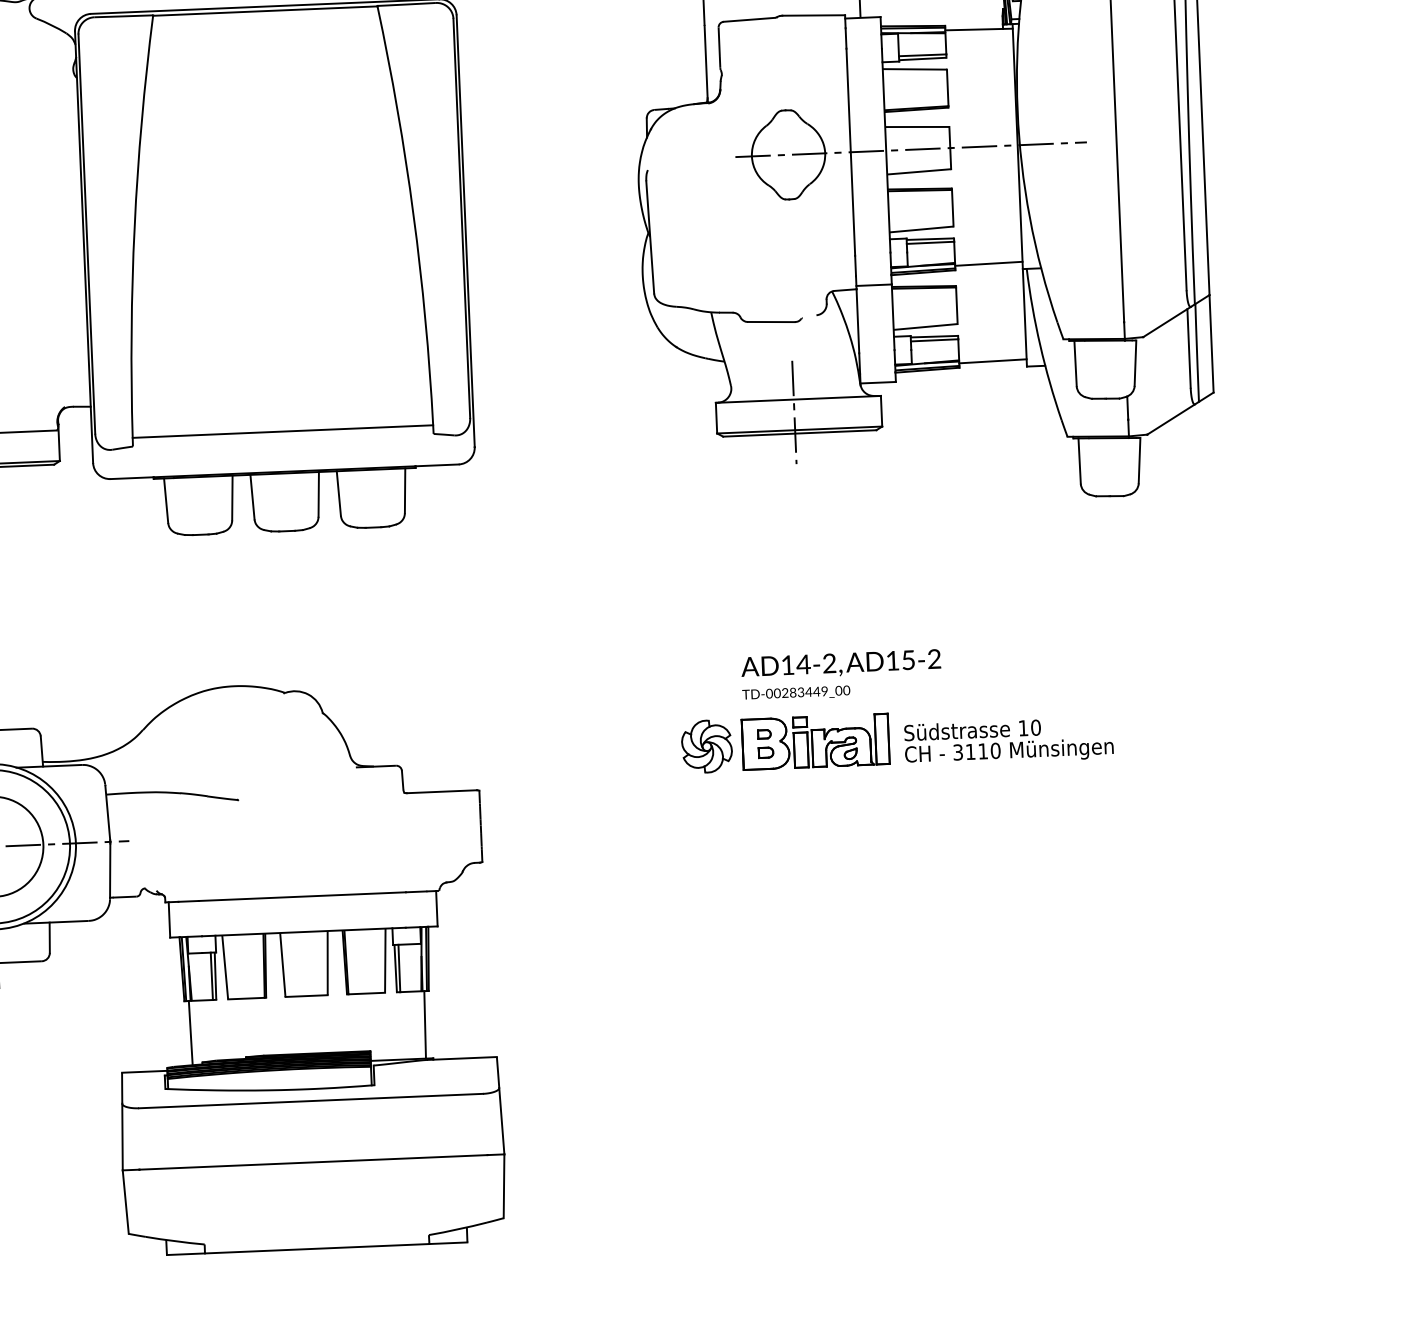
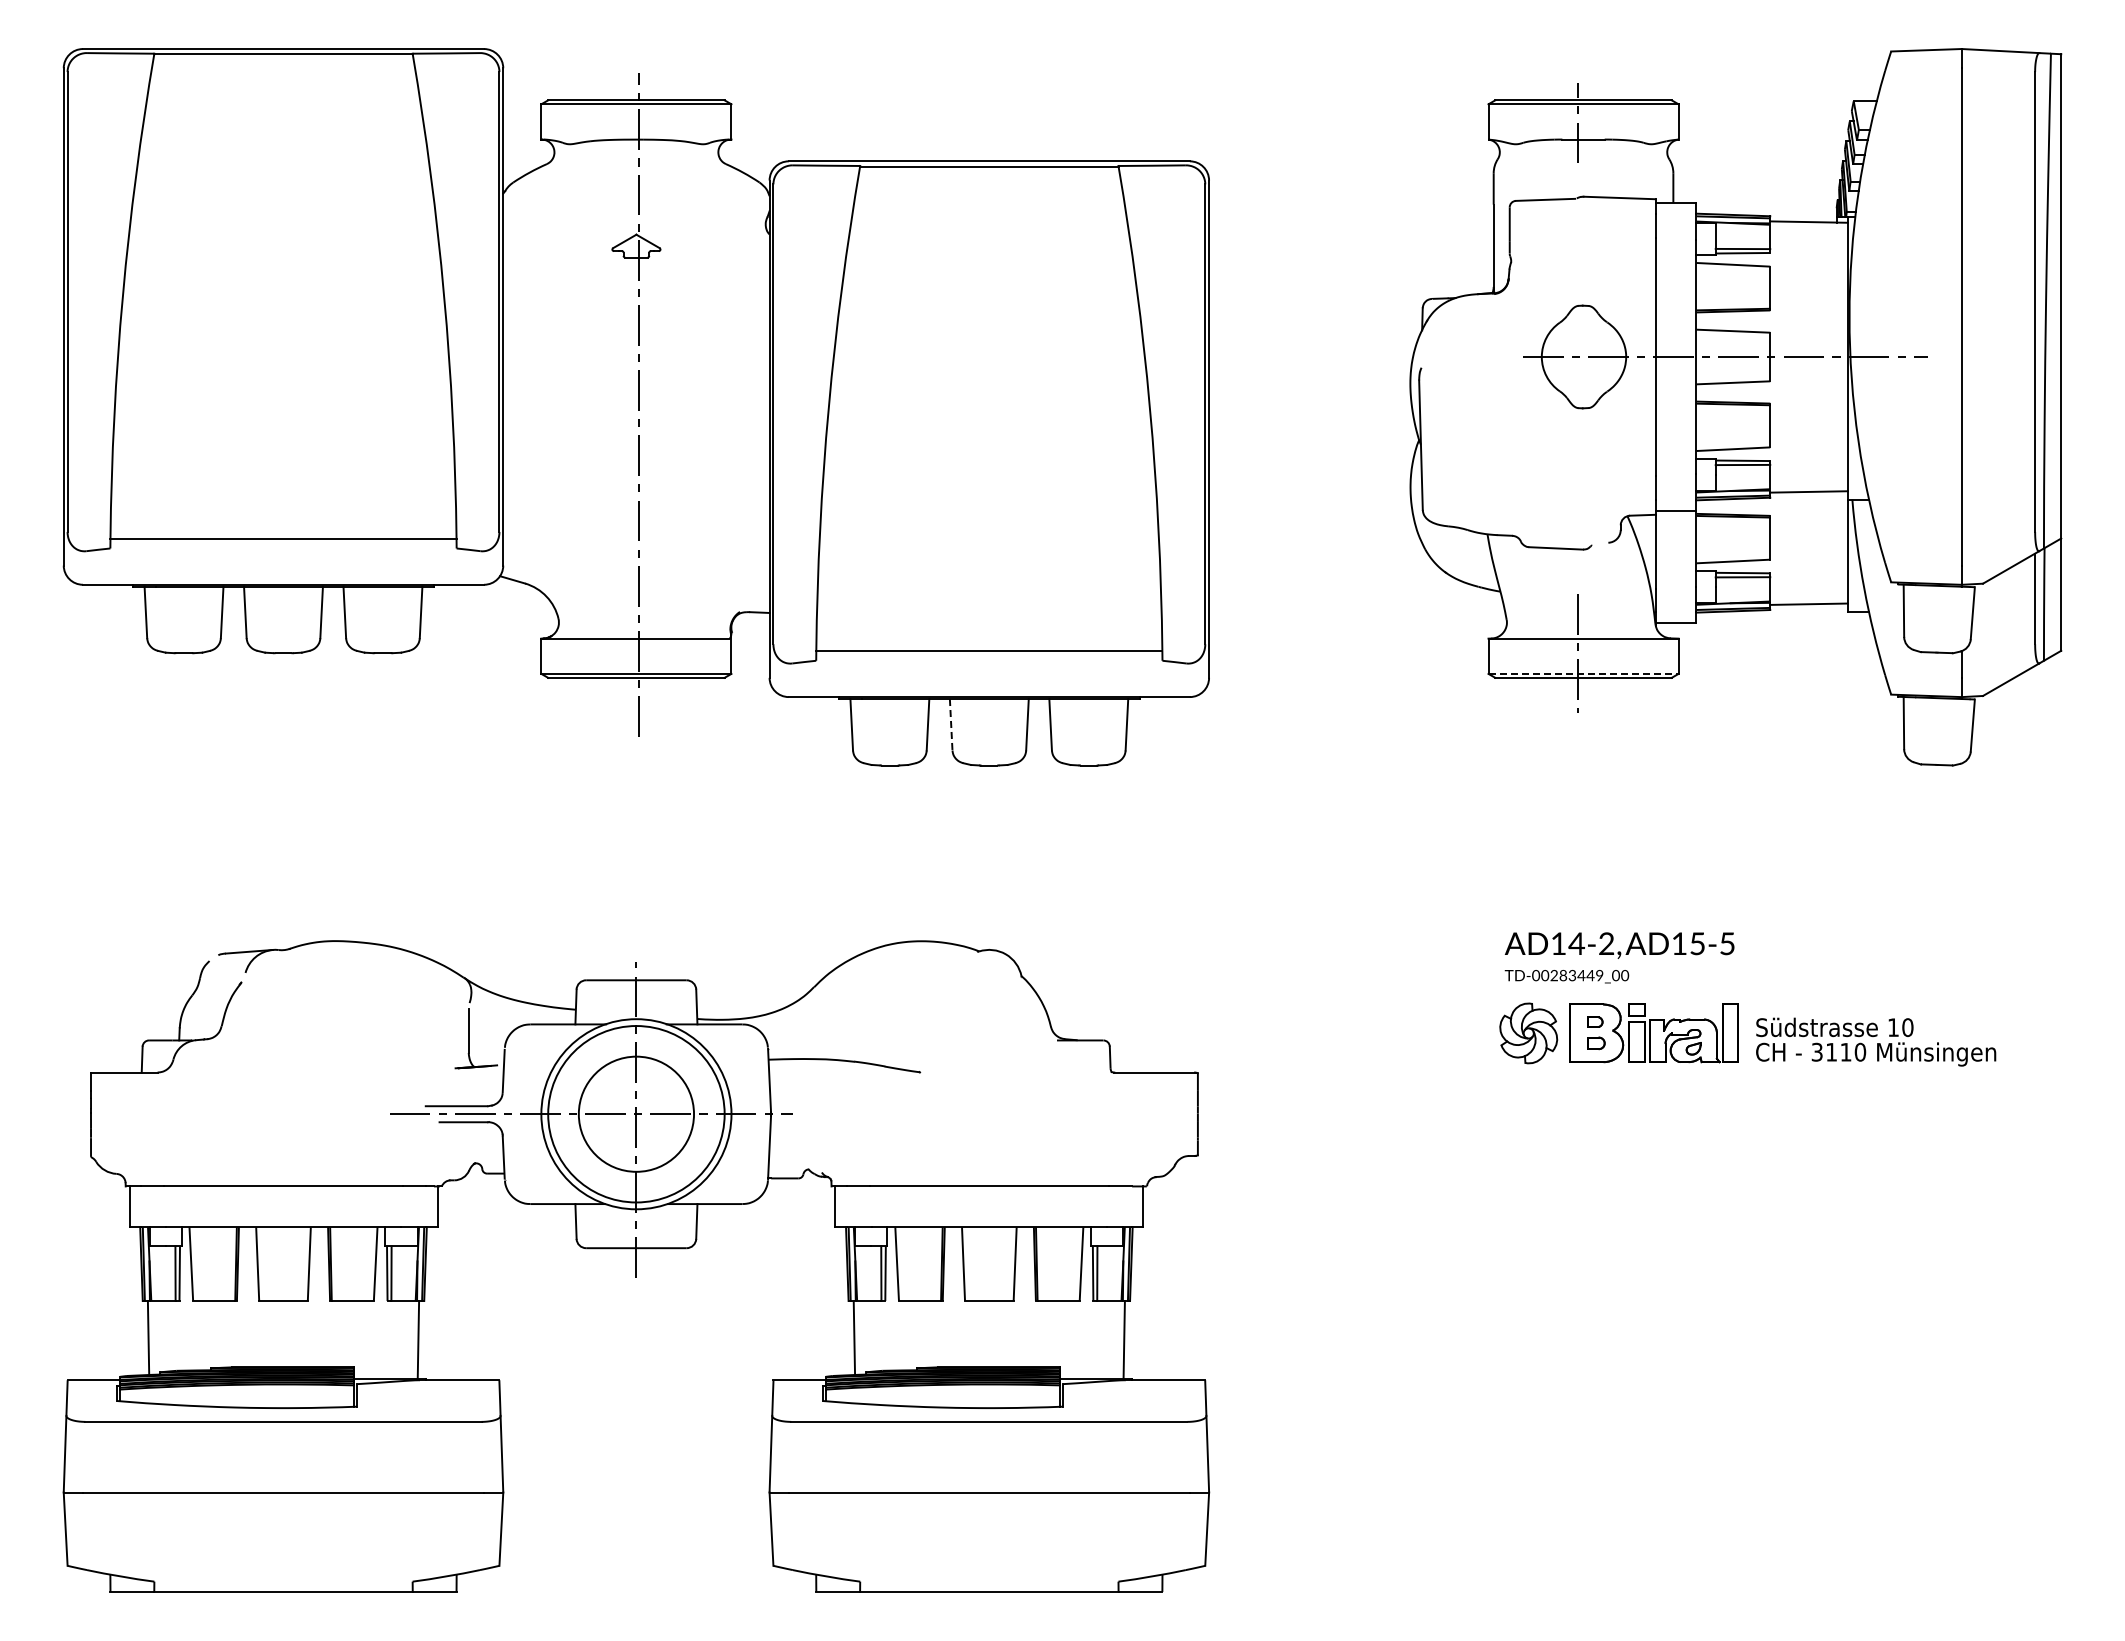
line: (800, 429) -> (1584, 673), solid -> dashed
line: (252, 496) -> (951, 724), solid -> dashed
text: (934, 658) -> (1727, 943), AD15-2 -> AD15-5
part: (889, 739) -> (1738, 1034), moved

